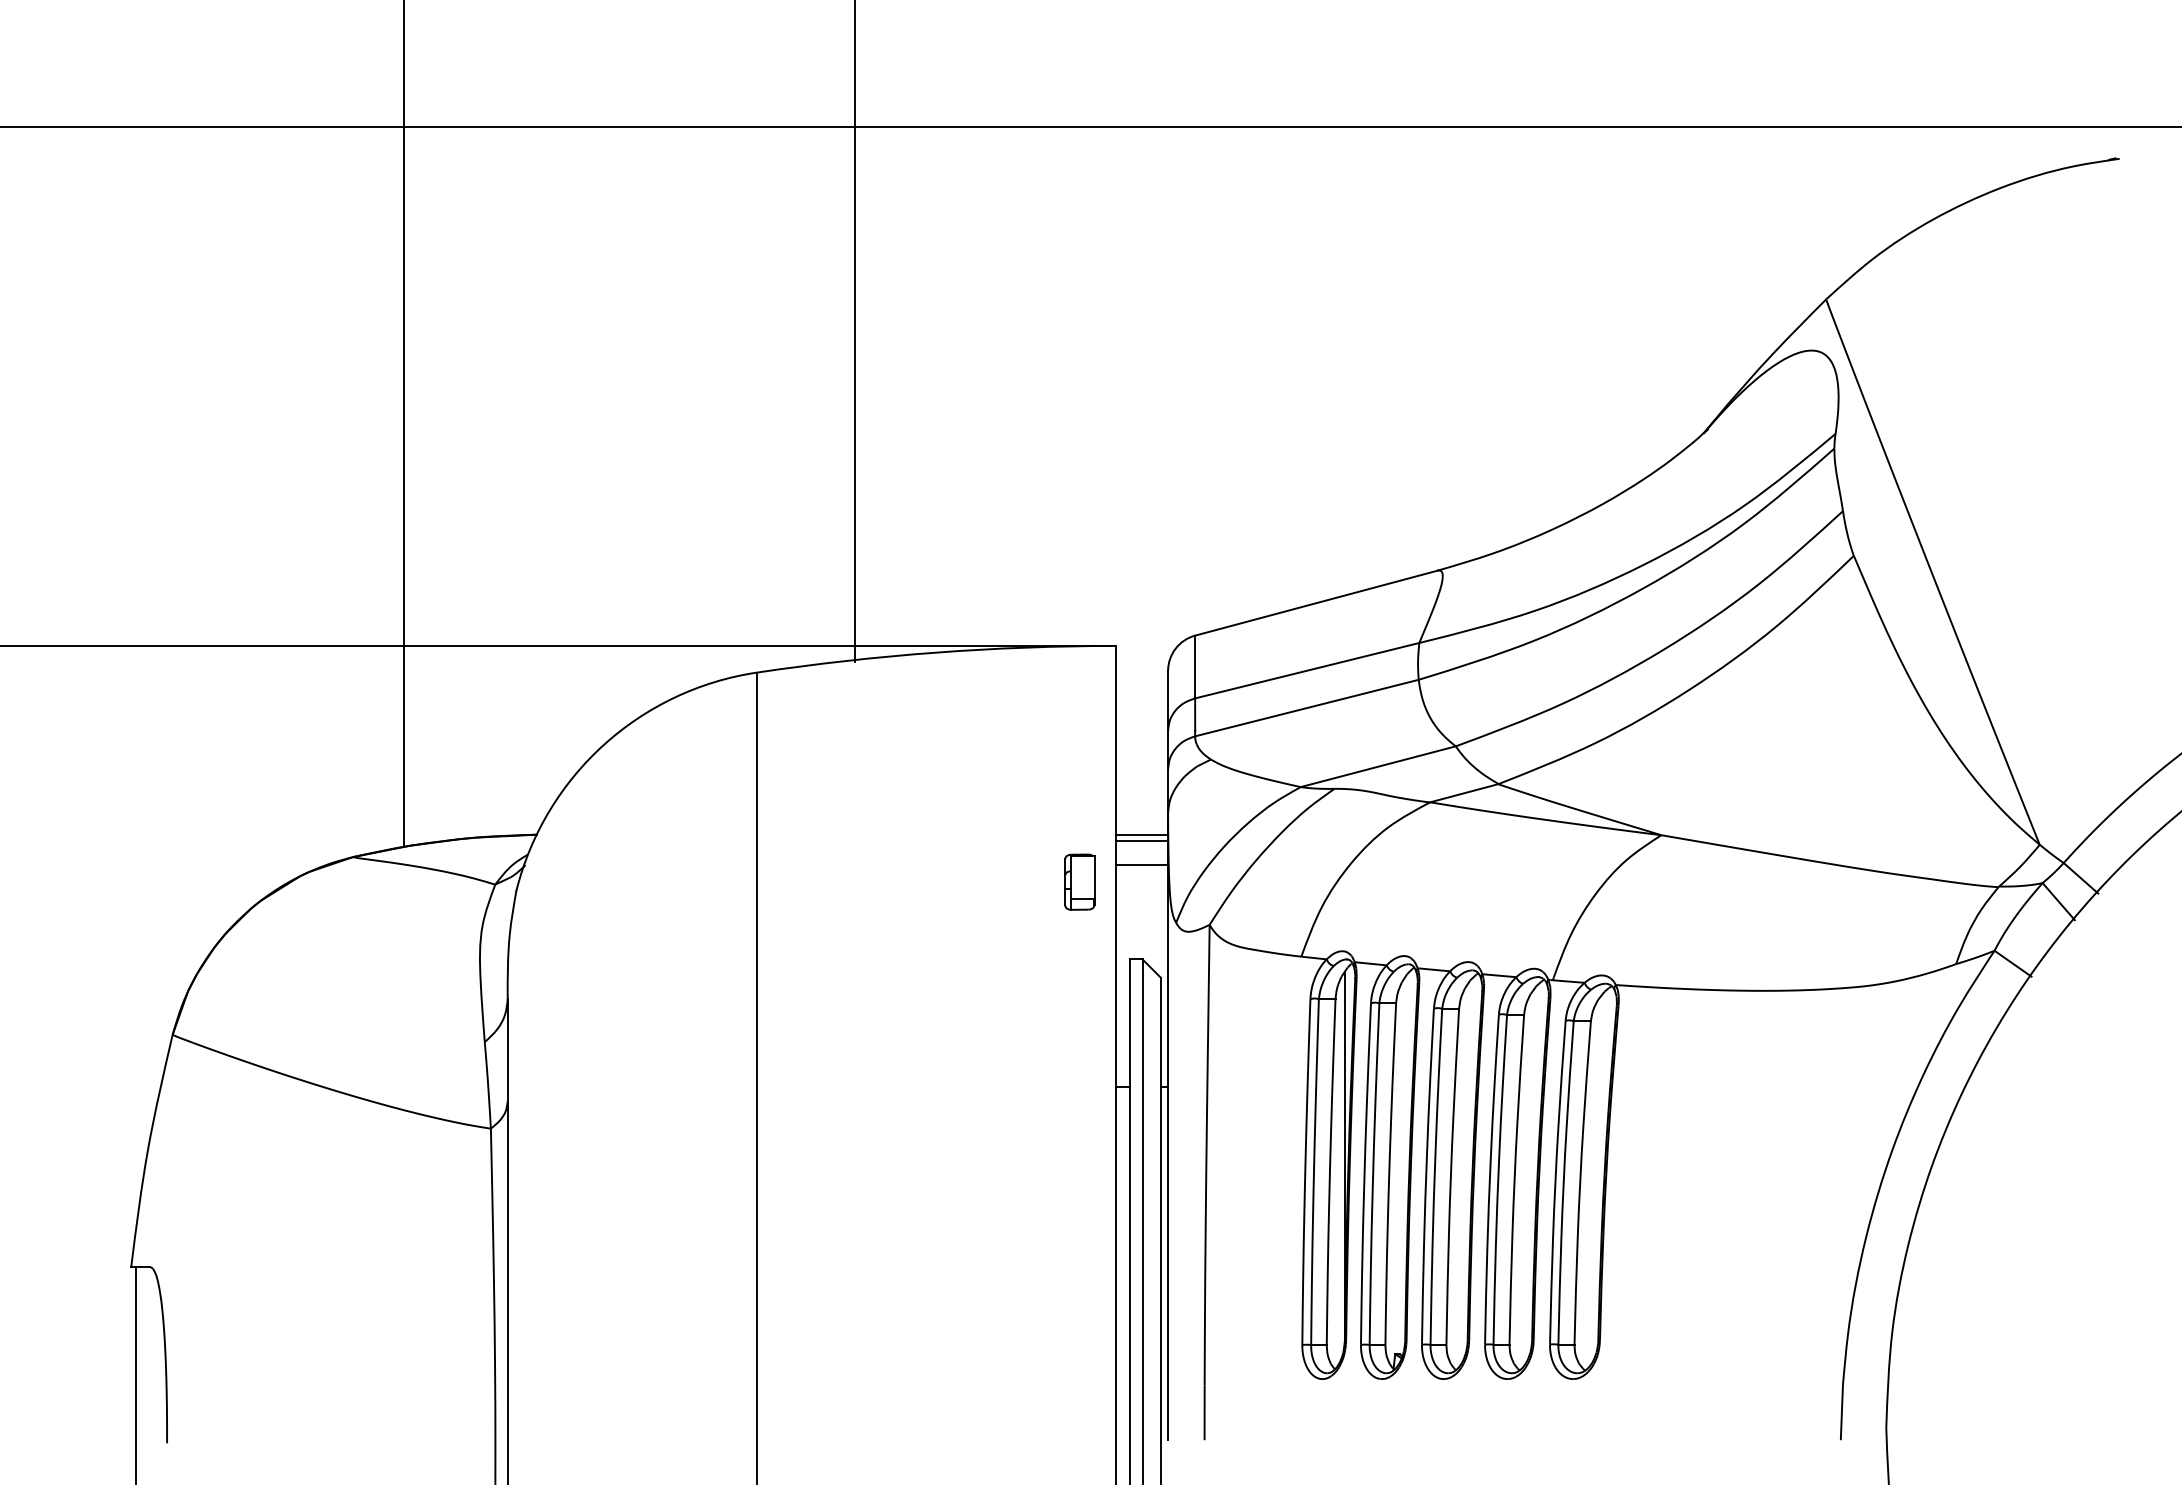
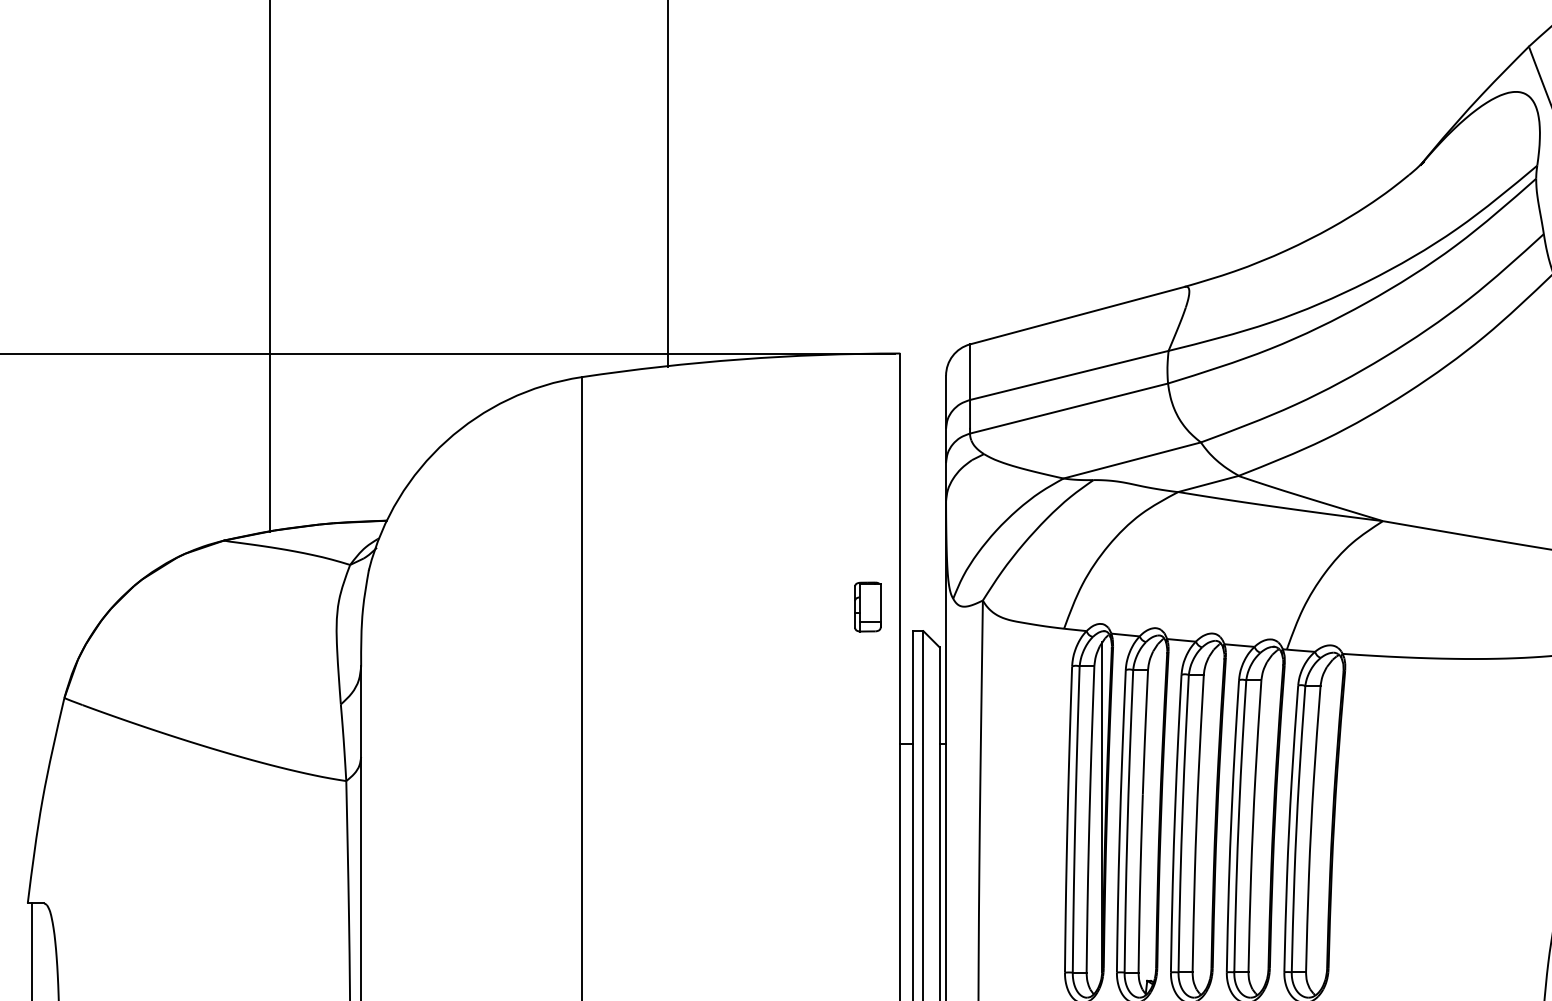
line: (1142, 834) -> (923, 520), removed
line: (1142, 840) -> (923, 525), removed
line: (1142, 865) -> (923, 547), removed
part: (1079, 881) -> (867, 606), moved

